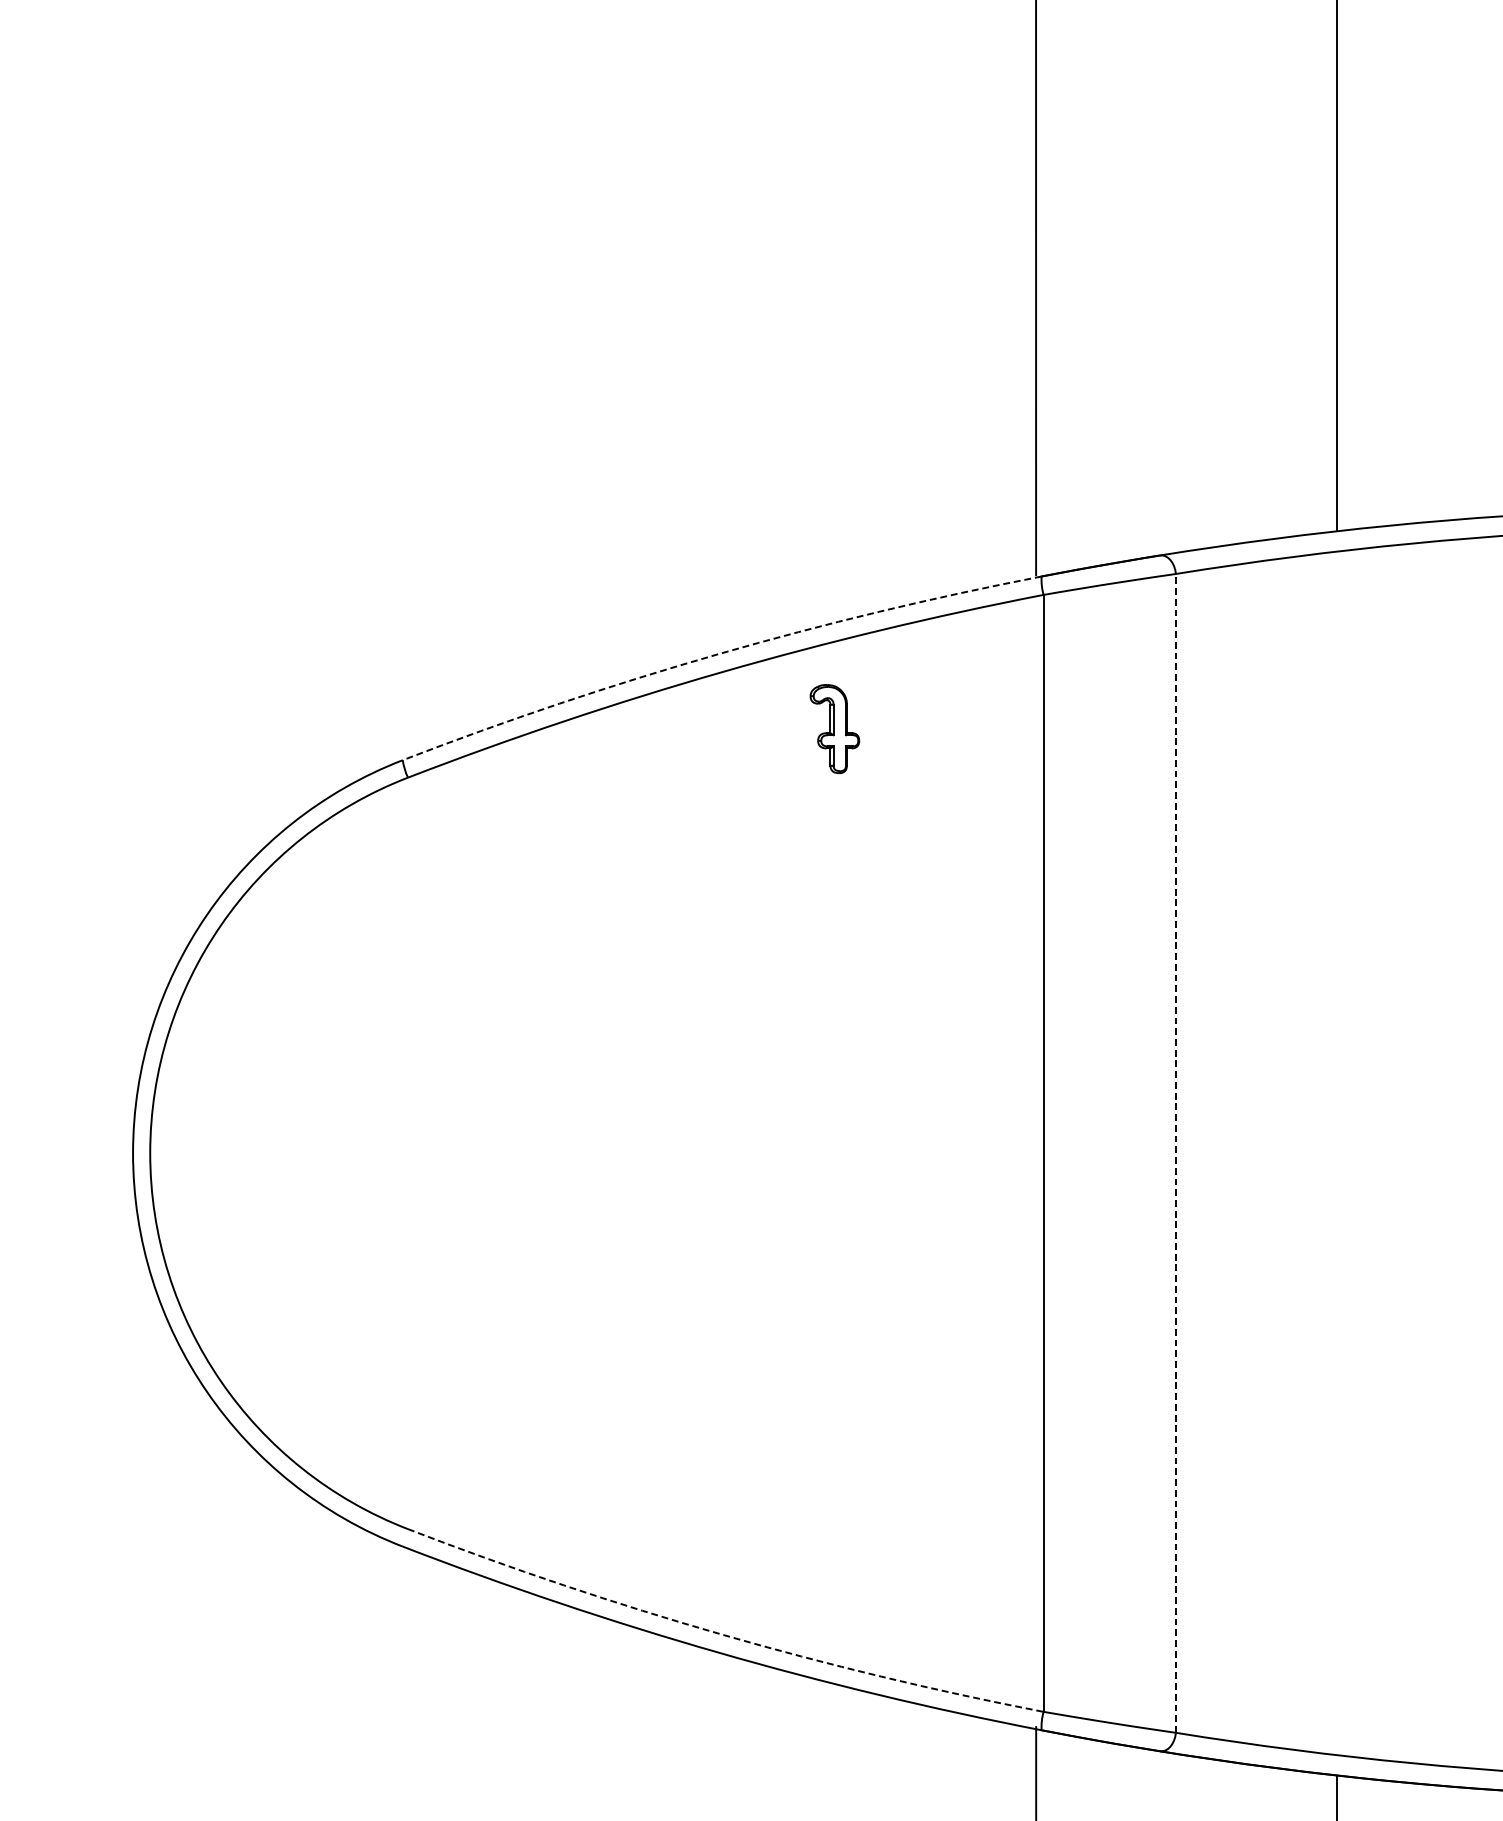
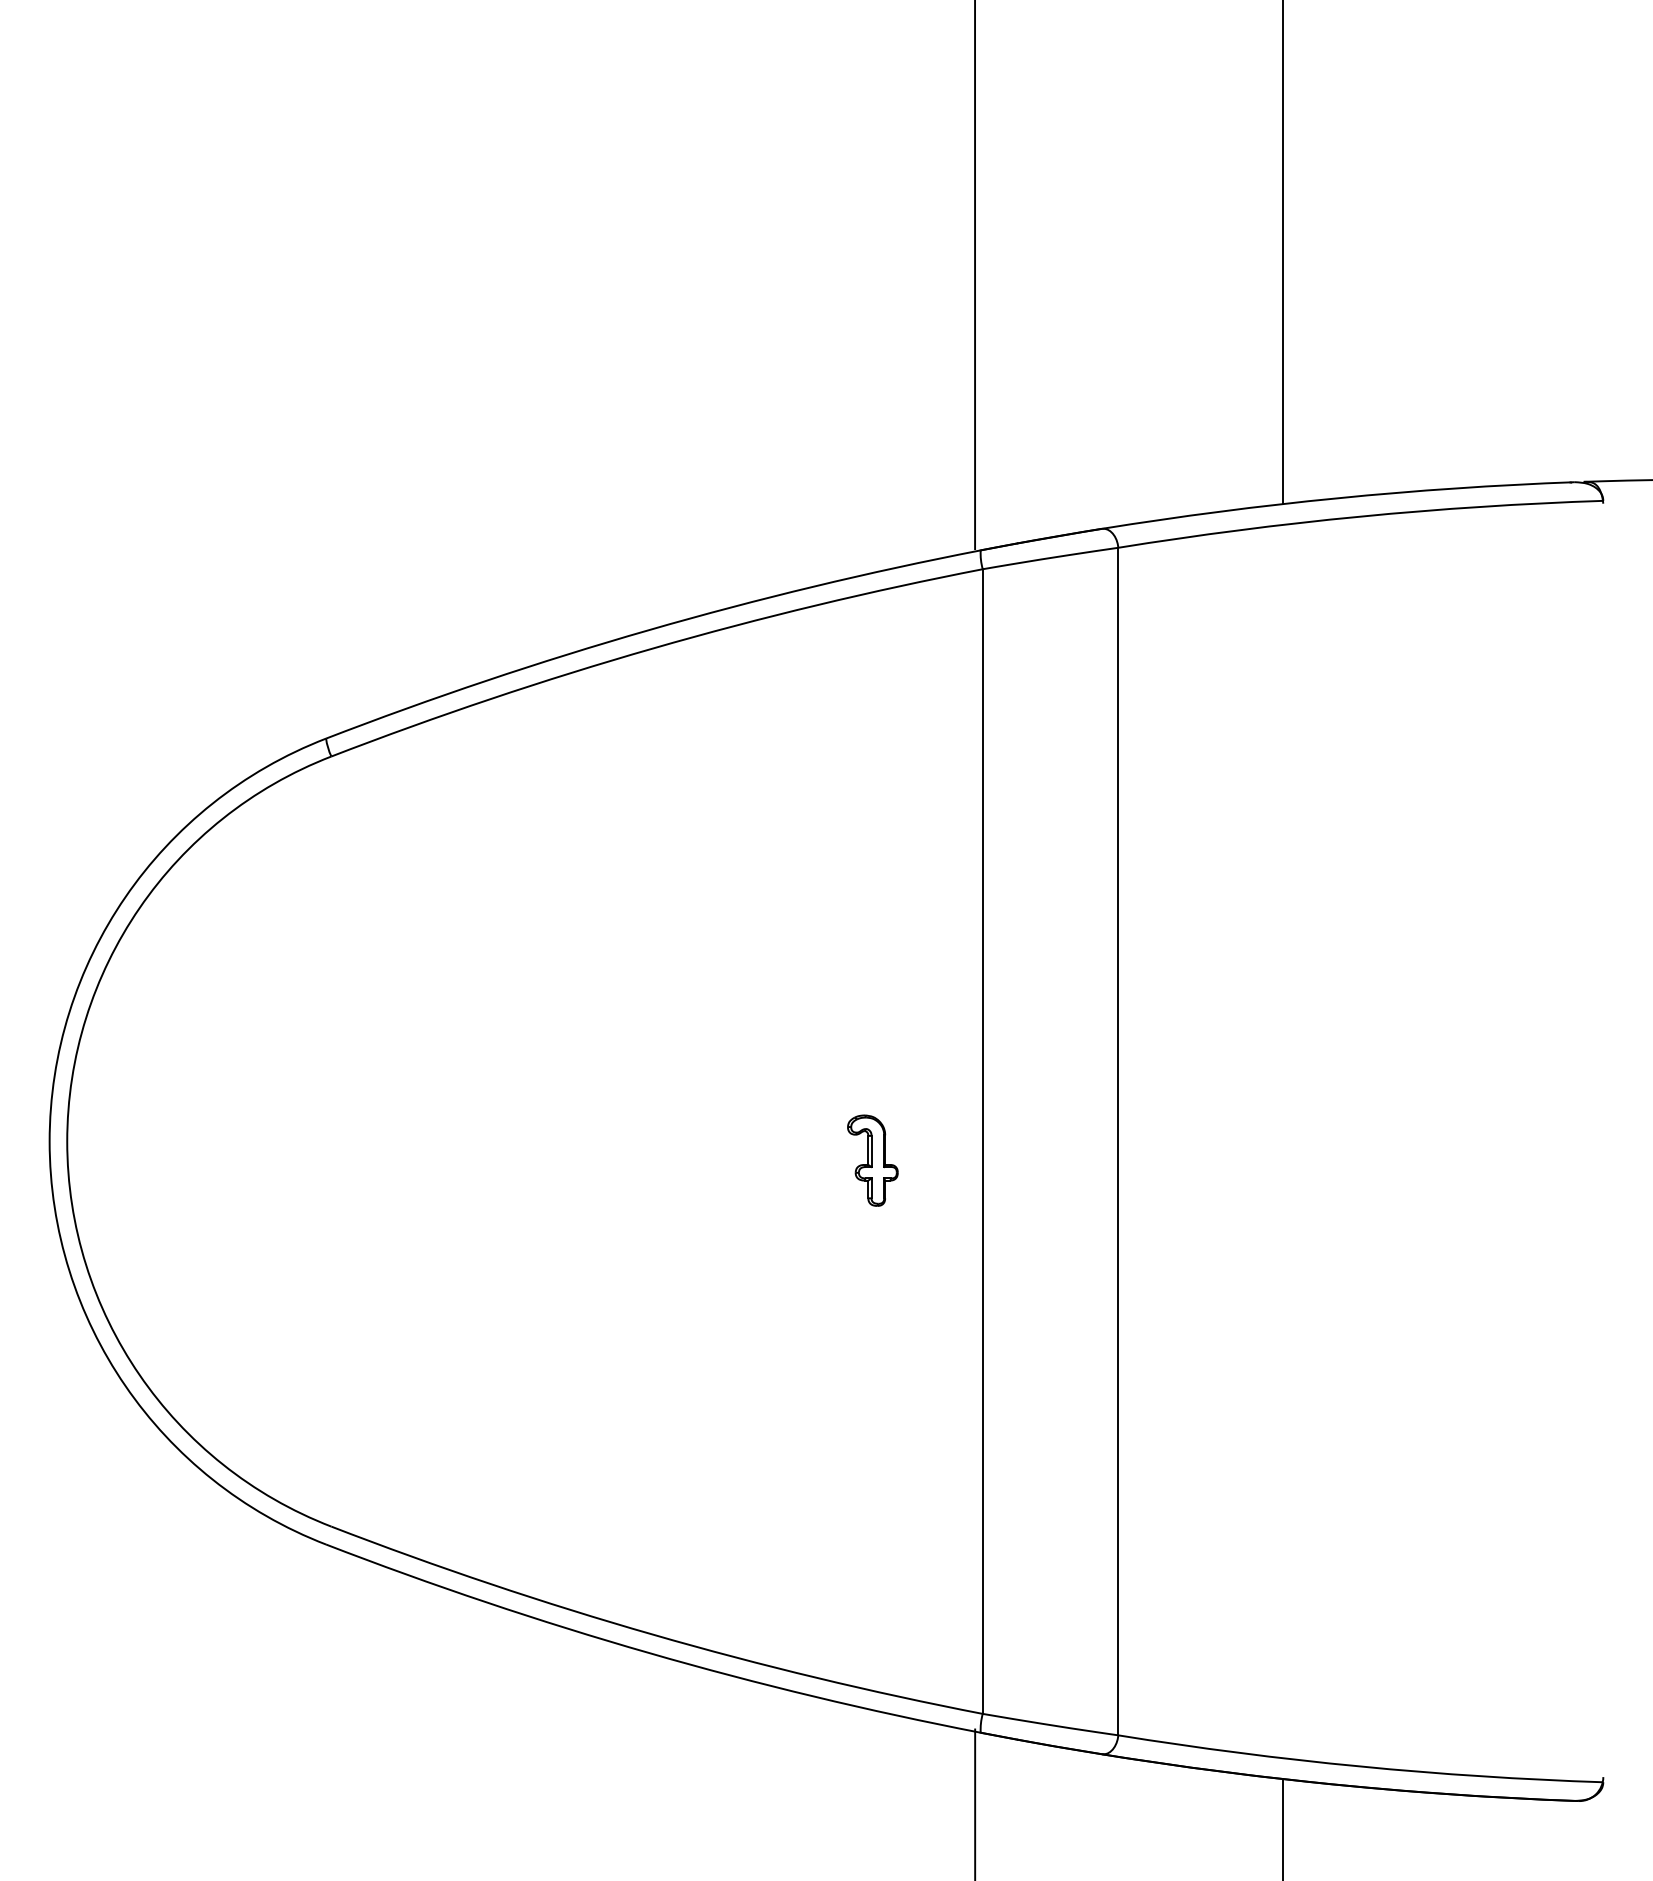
arc: (718, 654) -> (649, 630), dashed -> solid
part: (834, 728) -> (872, 1160), moved
line: (1176, 1153) -> (1118, 1141), dashed -> solid
arc: (721, 1634) -> (652, 1634), dashed -> solid

